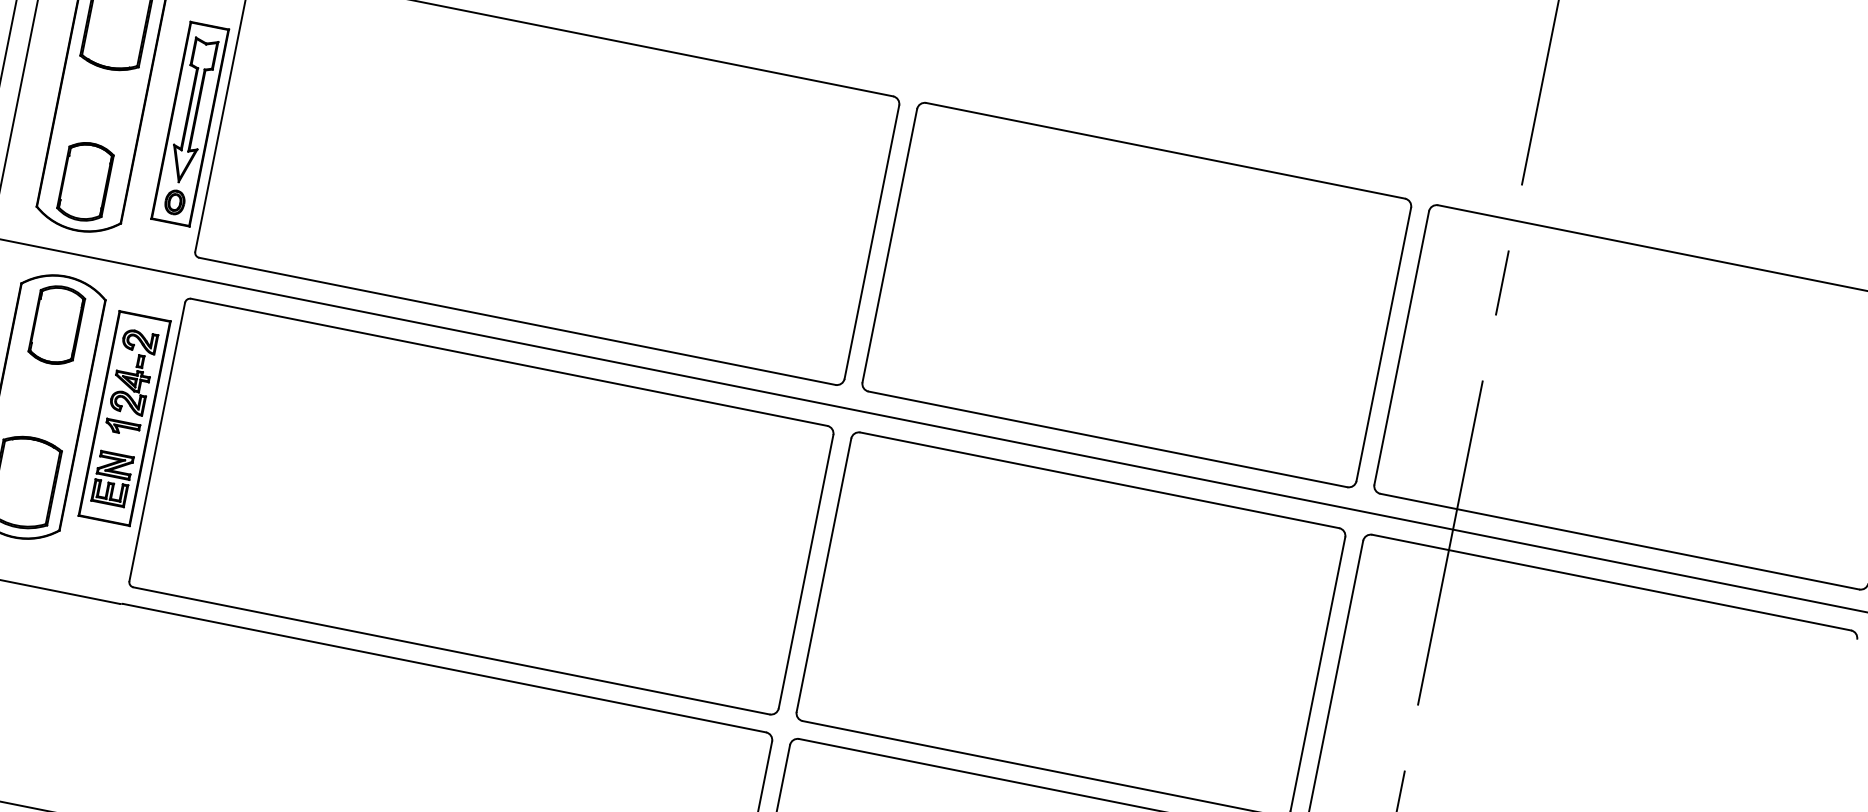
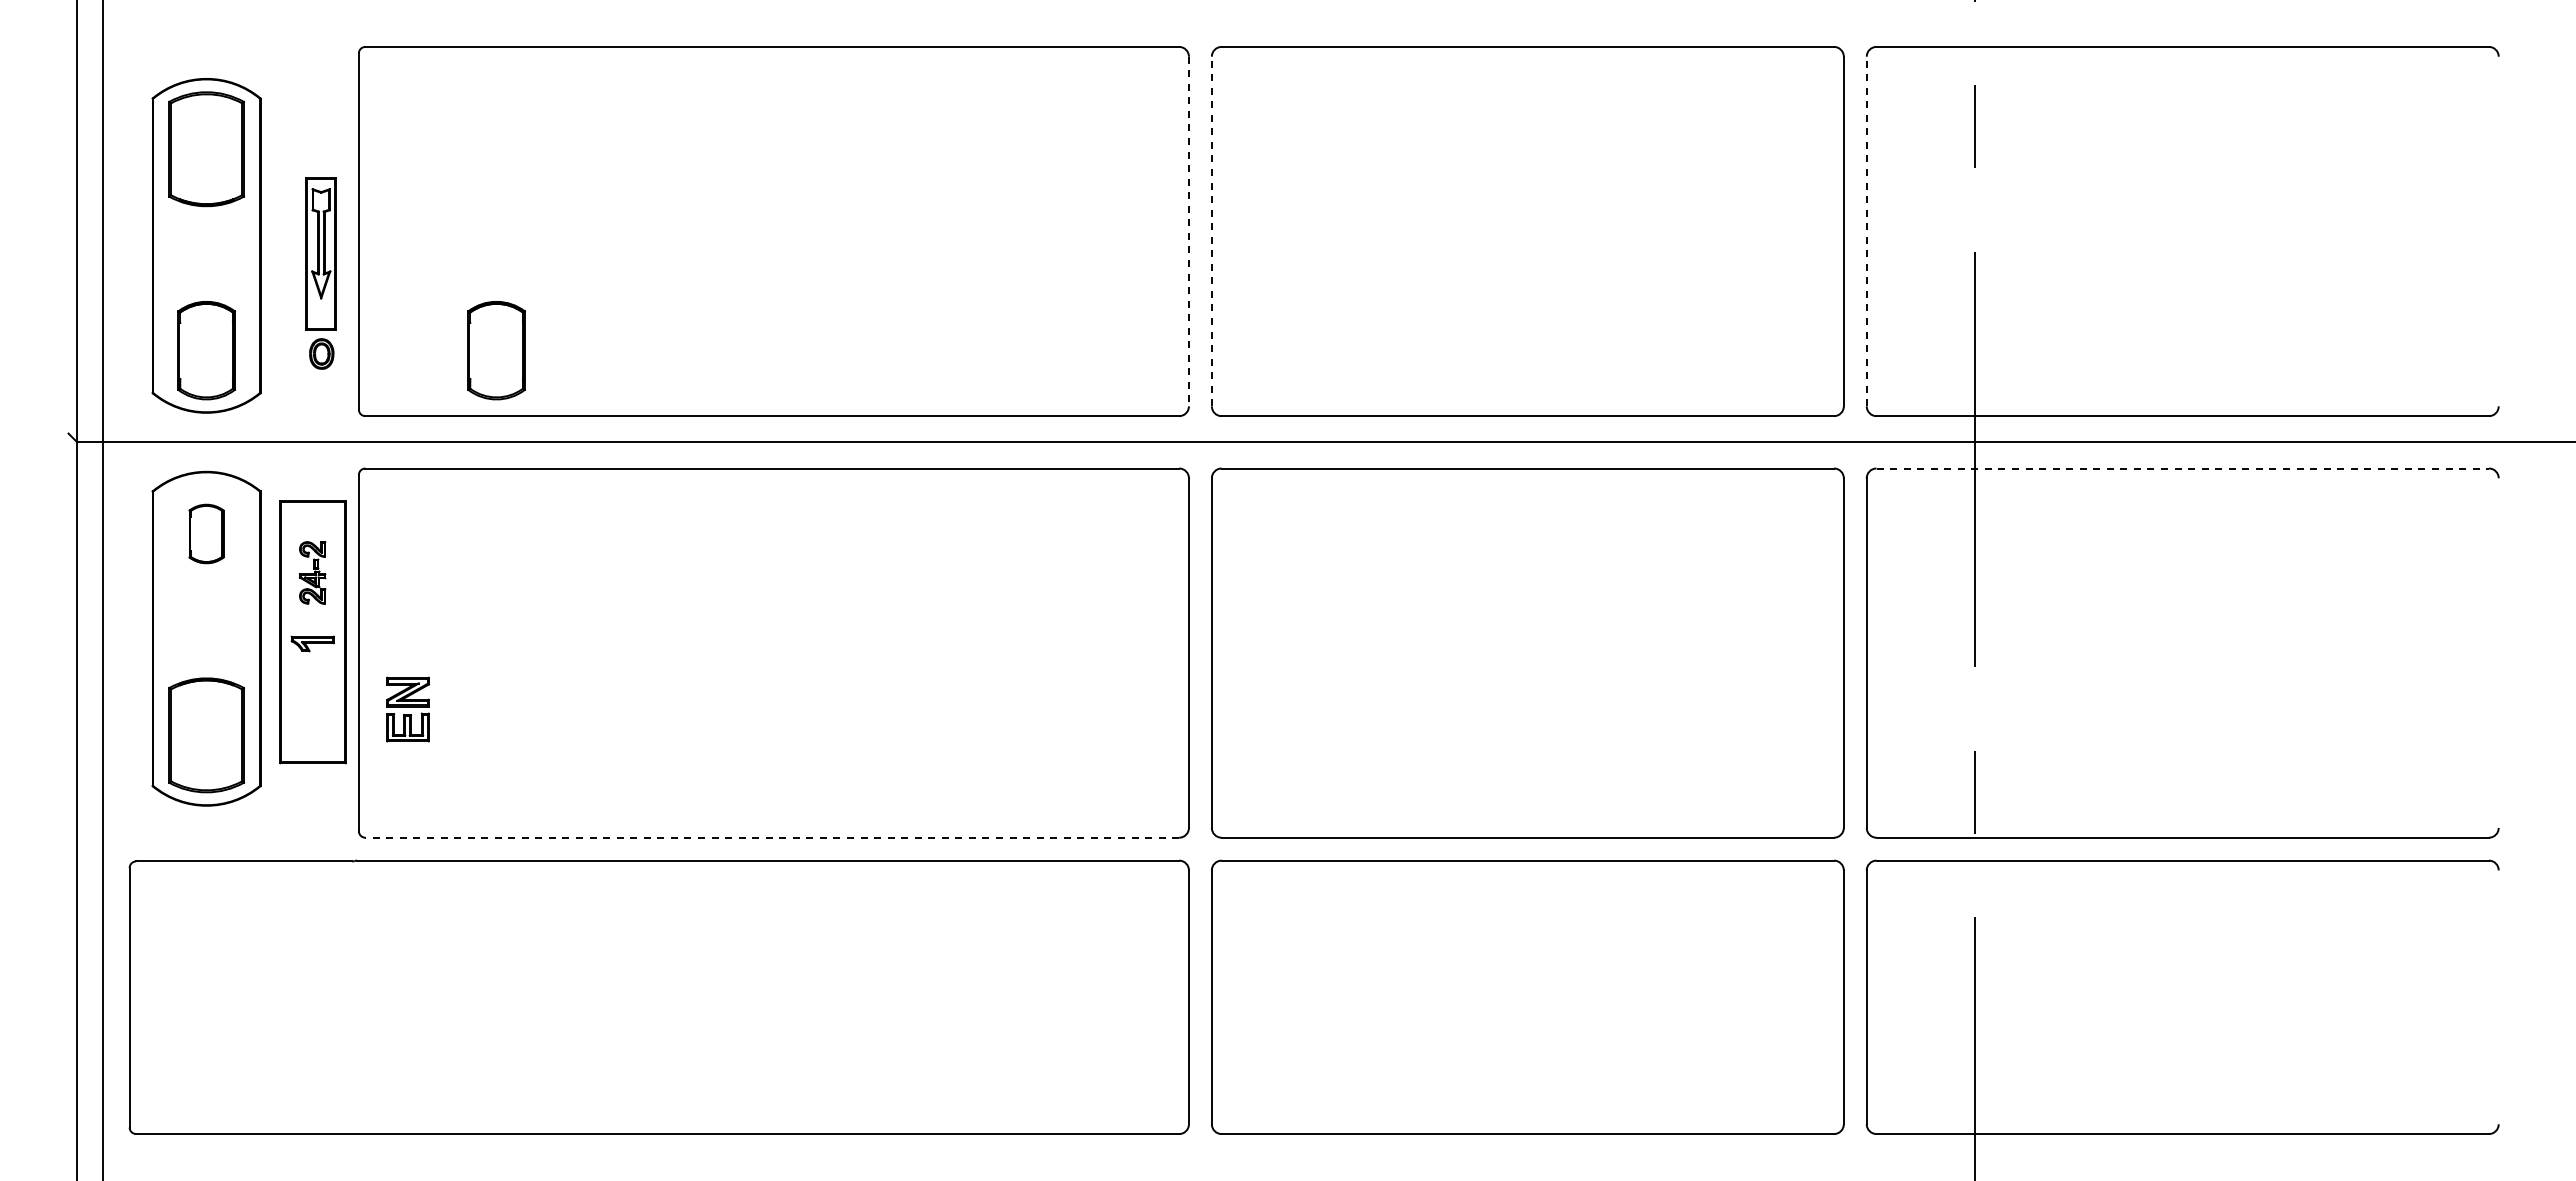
part: (189, 123) -> (320, 253), size x0.6
part: (312, 227) -> (496, 350), added
line: (871, 242) -> (1188, 231), solid -> dashed
line: (889, 245) -> (1211, 231), solid -> dashed
part: (56, 324) -> (206, 533), size x0.6
line: (1401, 347) -> (1866, 231), solid -> dashed
part: (133, 371) -> (312, 572), size x0.6
part: (112, 478) -> (407, 709), moved
line: (1612, 582) -> (2183, 468), solid -> dashed
line: (451, 650) -> (772, 837), solid -> dashed

